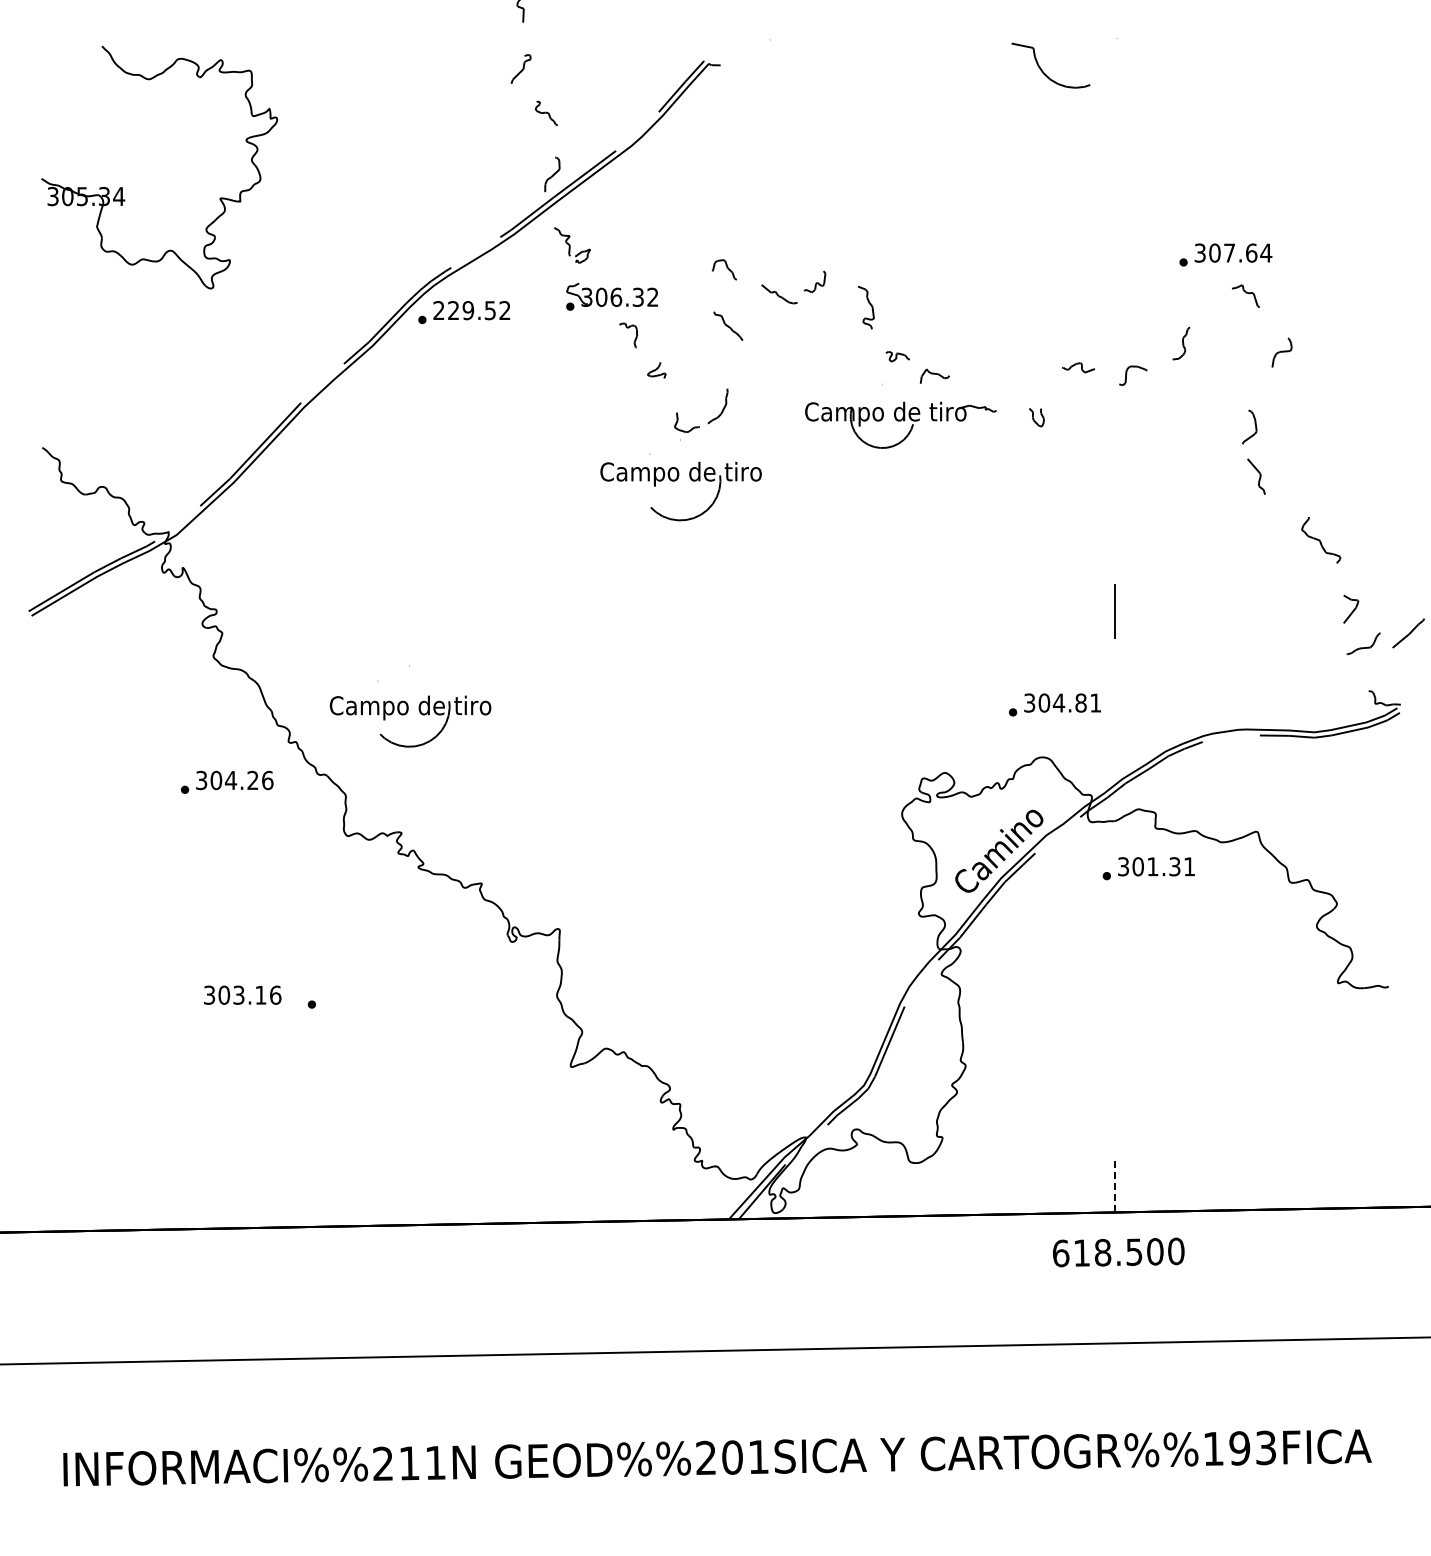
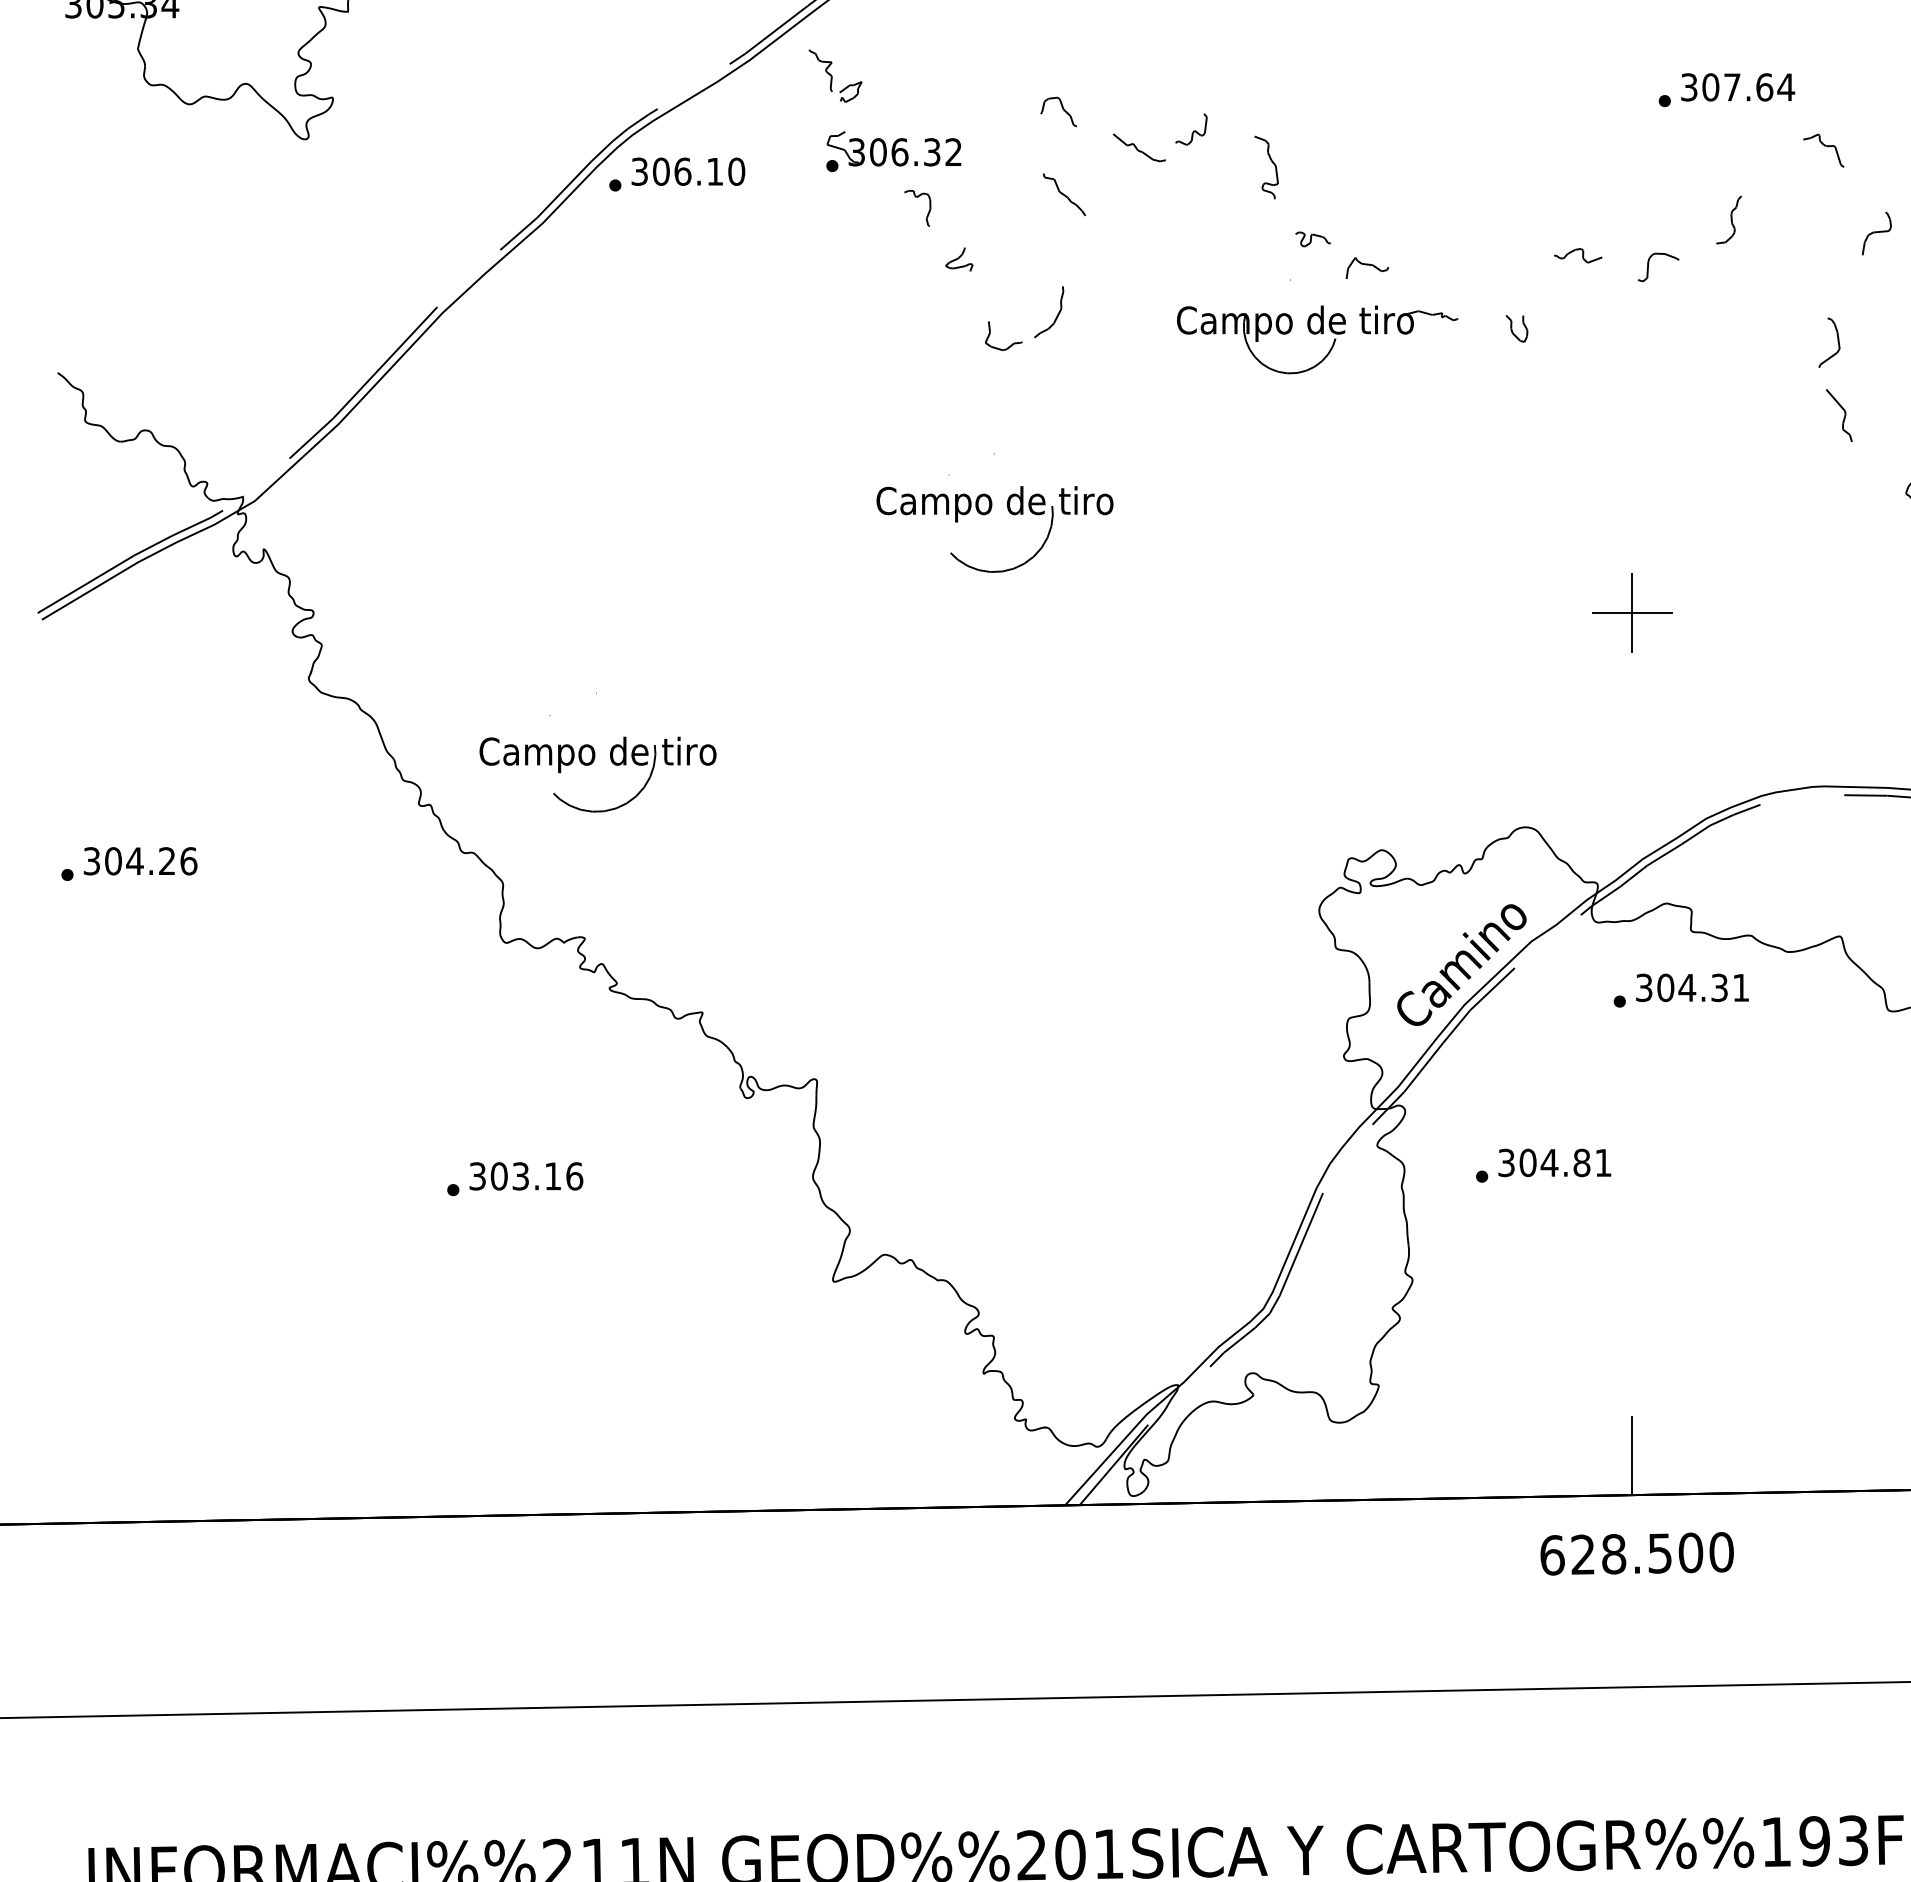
text: (1225, 254) -> (1726, 89), moved
text: (471, 310) -> (687, 171), 229.52 -> 306.10
part: (680, 480) -> (994, 513), moved
line: (1115, 611) -> (1632, 613), added
text: (1054, 704) -> (1542, 1165), moved
text: (227, 781) -> (129, 862), moved
text: (1152, 866) -> (1686, 987), 301.31 -> 304.31
text: (242, 994) -> (526, 1175), moved
line: (1115, 1185) -> (1632, 1455), dashed -> solid
text: (1081, 1252) -> (1582, 1553), 618.500 -> 628.500

